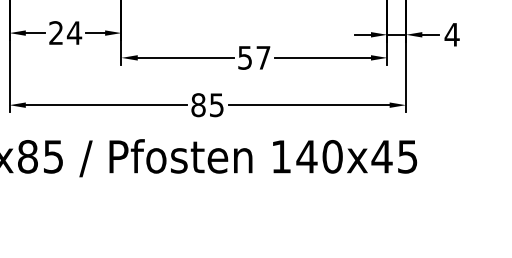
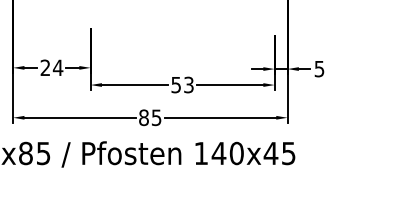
text: (452, 35) -> (319, 69), 4 -> 5
text: (262, 57) -> (188, 84), 57 -> 53

